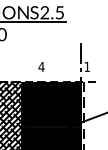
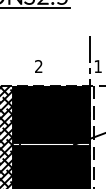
text: (41, 66) -> (38, 65), 4 -> 2

